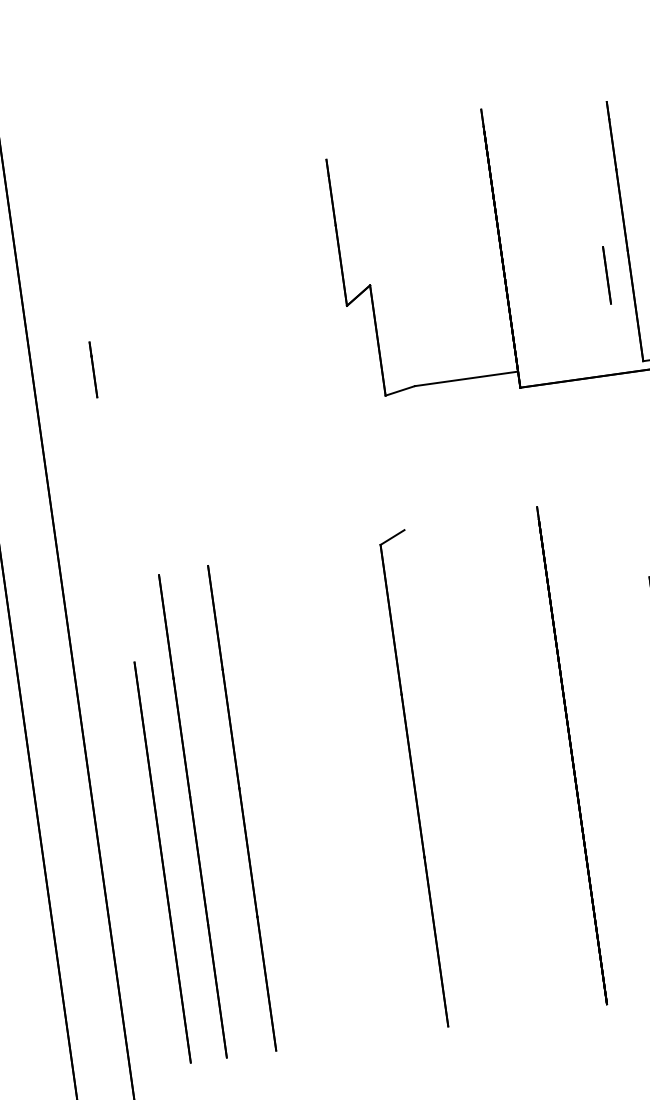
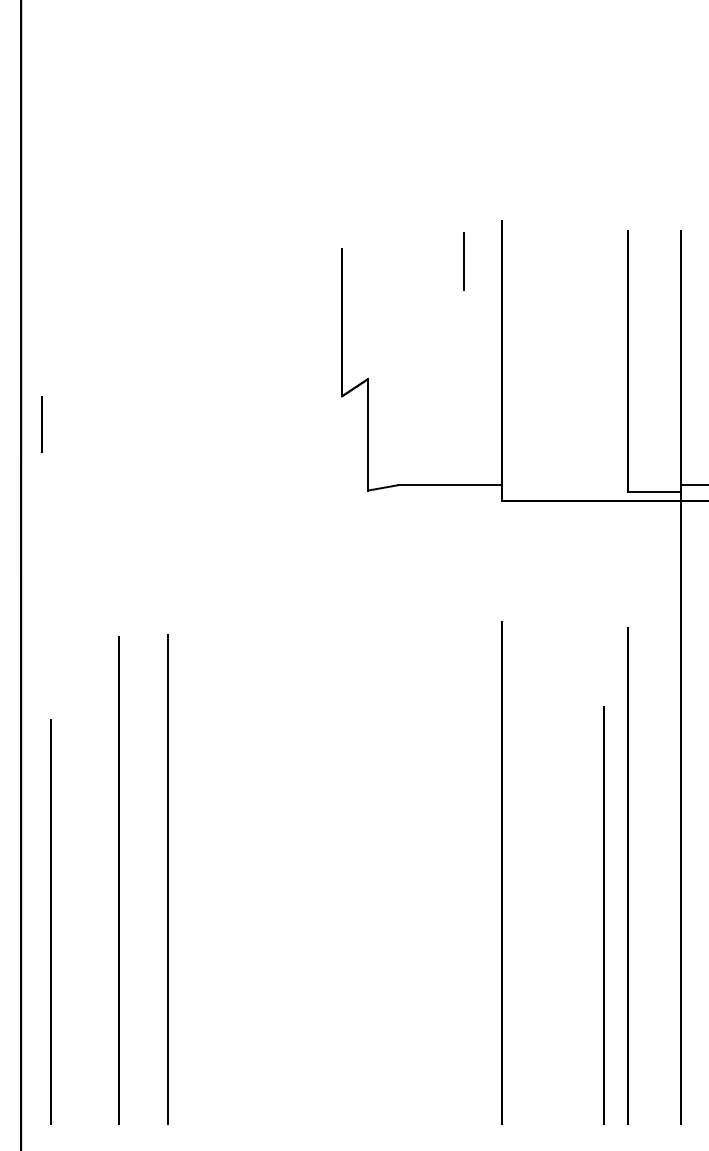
line: (606, 275) -> (463, 261), moved
line: (92, 370) -> (41, 424), moved
part: (413, 779) -> (342, 874), removed
line: (161, 862) -> (50, 921), moved

